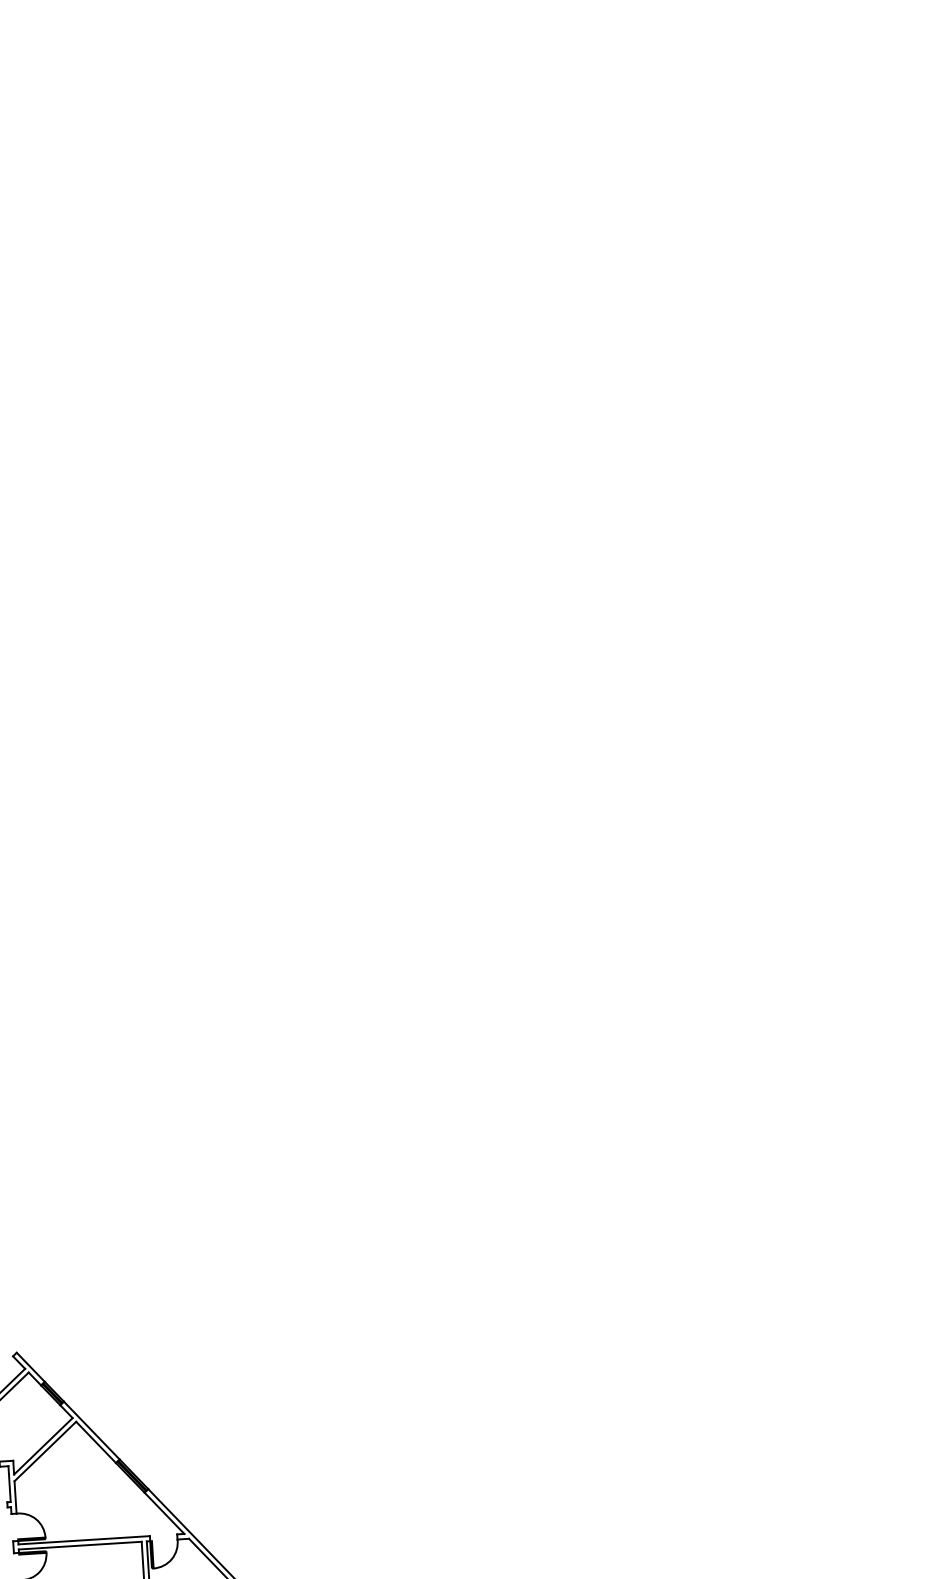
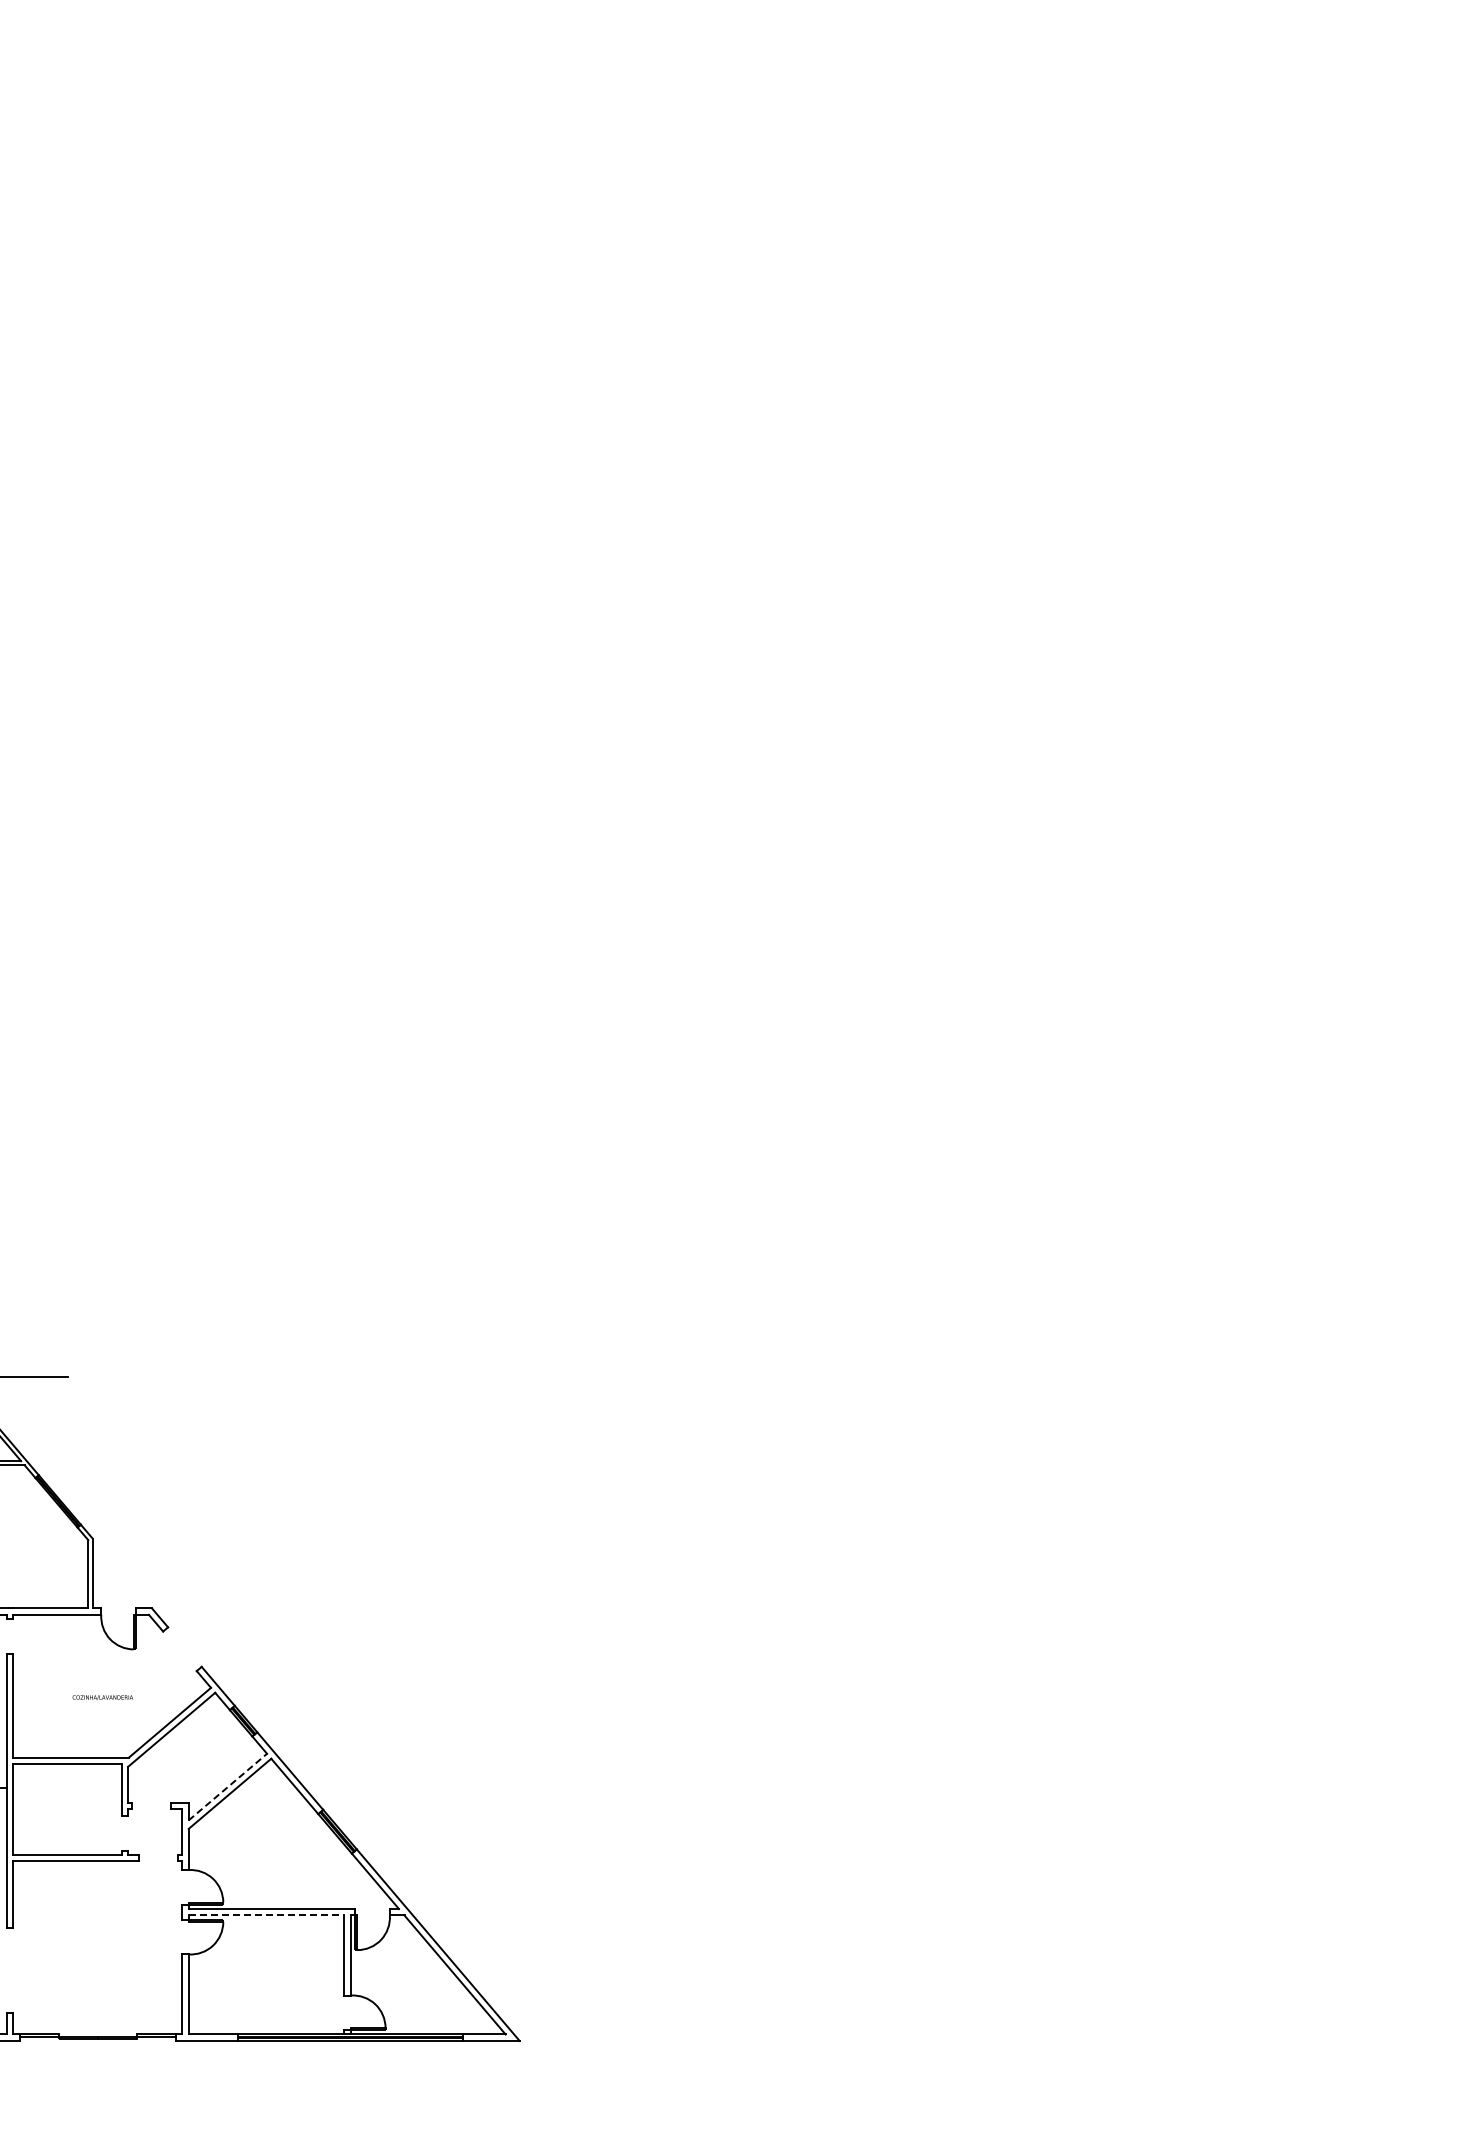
line: (43, 1445) -> (228, 1786), solid -> dashed
line: (80, 1545) -> (266, 1915), solid -> dashed

